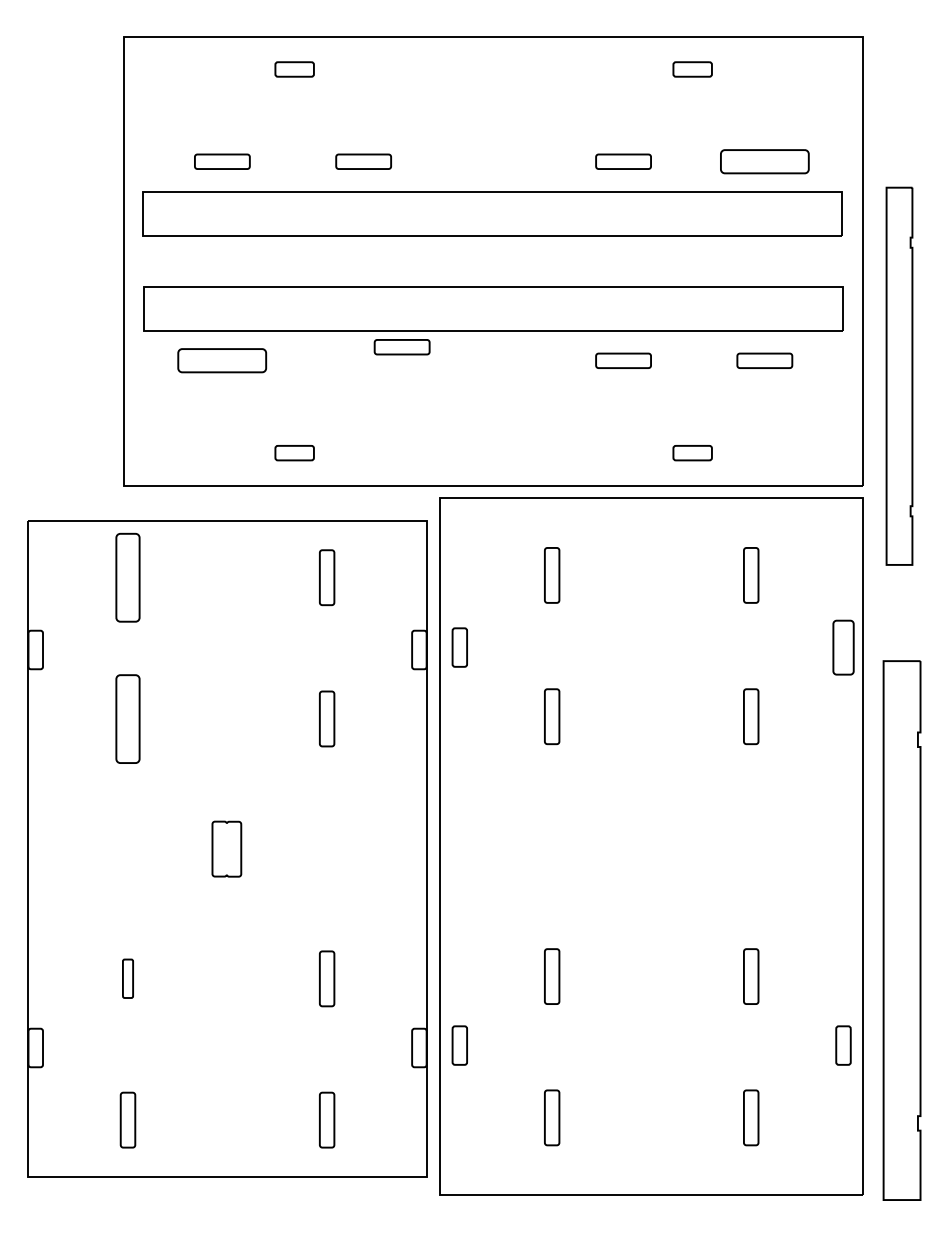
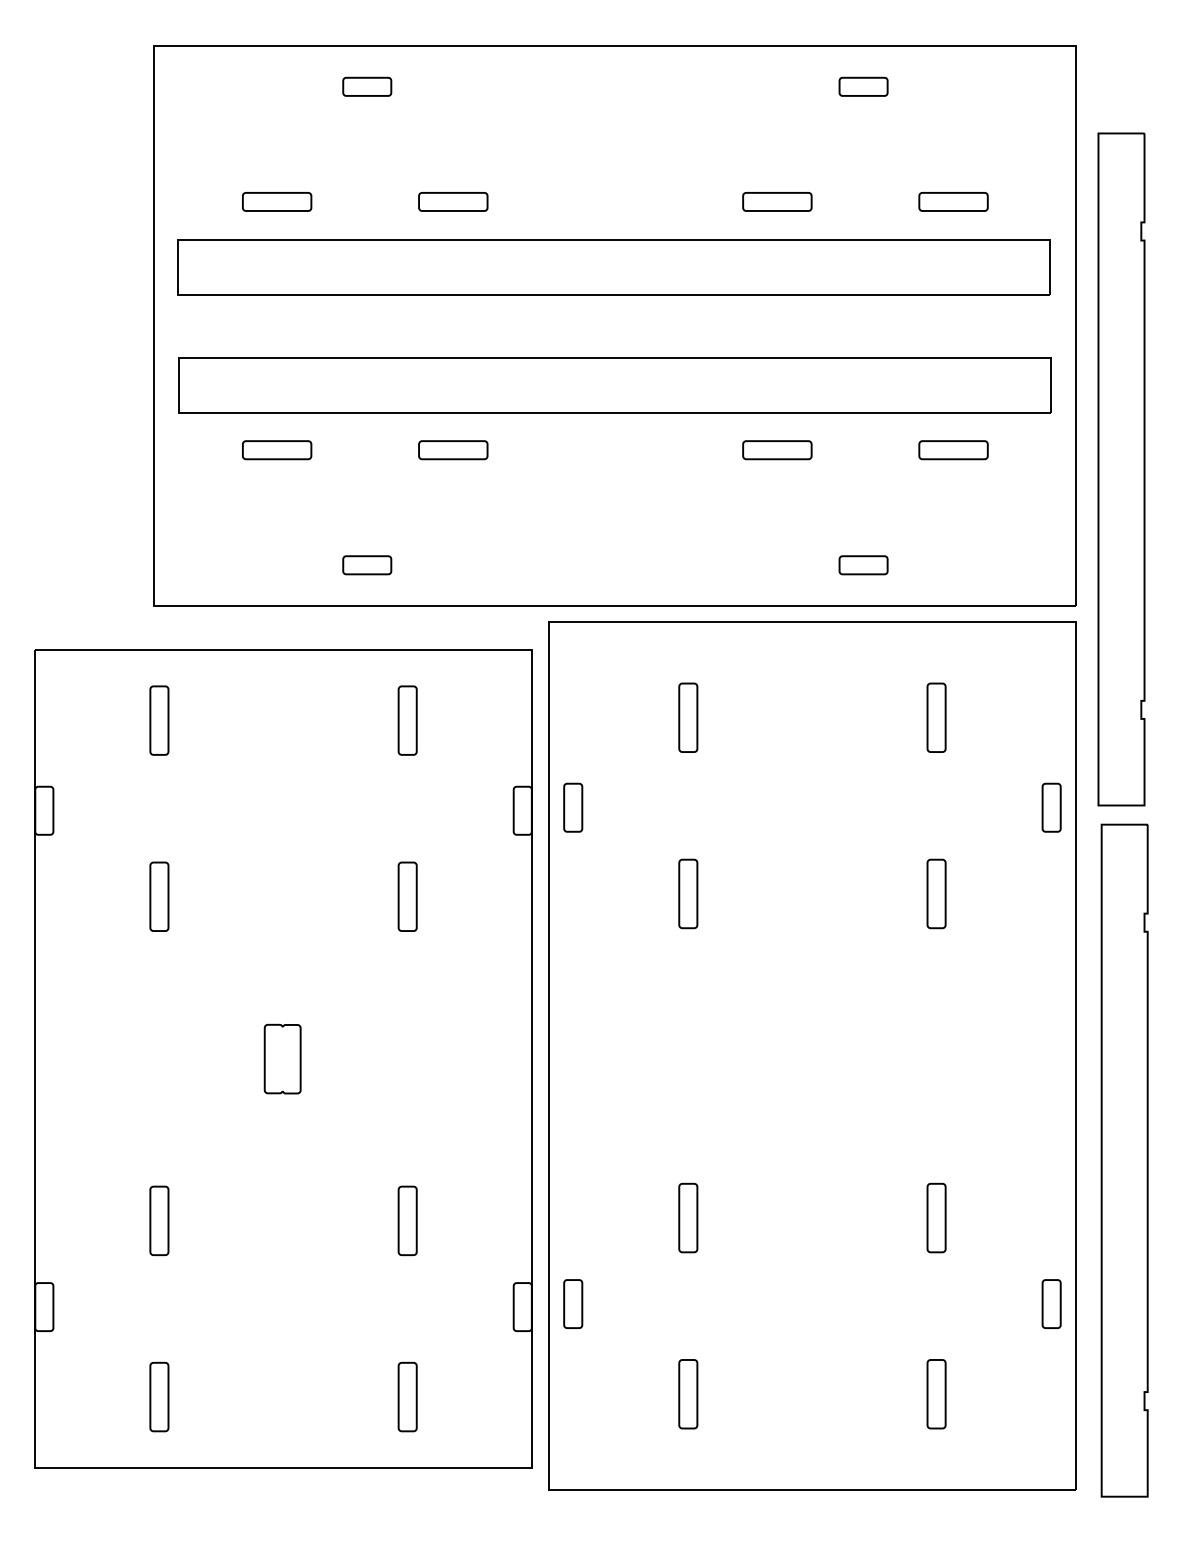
part: (764, 161) -> (953, 201), size x0.62
part: (402, 347) -> (453, 450), moved
part: (222, 361) -> (277, 450), size x0.62
part: (899, 376) -> (1121, 469), size x1.43
part: (128, 577) -> (159, 720), size x0.62
part: (843, 647) -> (1051, 807), size x0.71
part: (128, 718) -> (159, 896), size x0.62
part: (128, 978) -> (159, 1220), size x1.43

